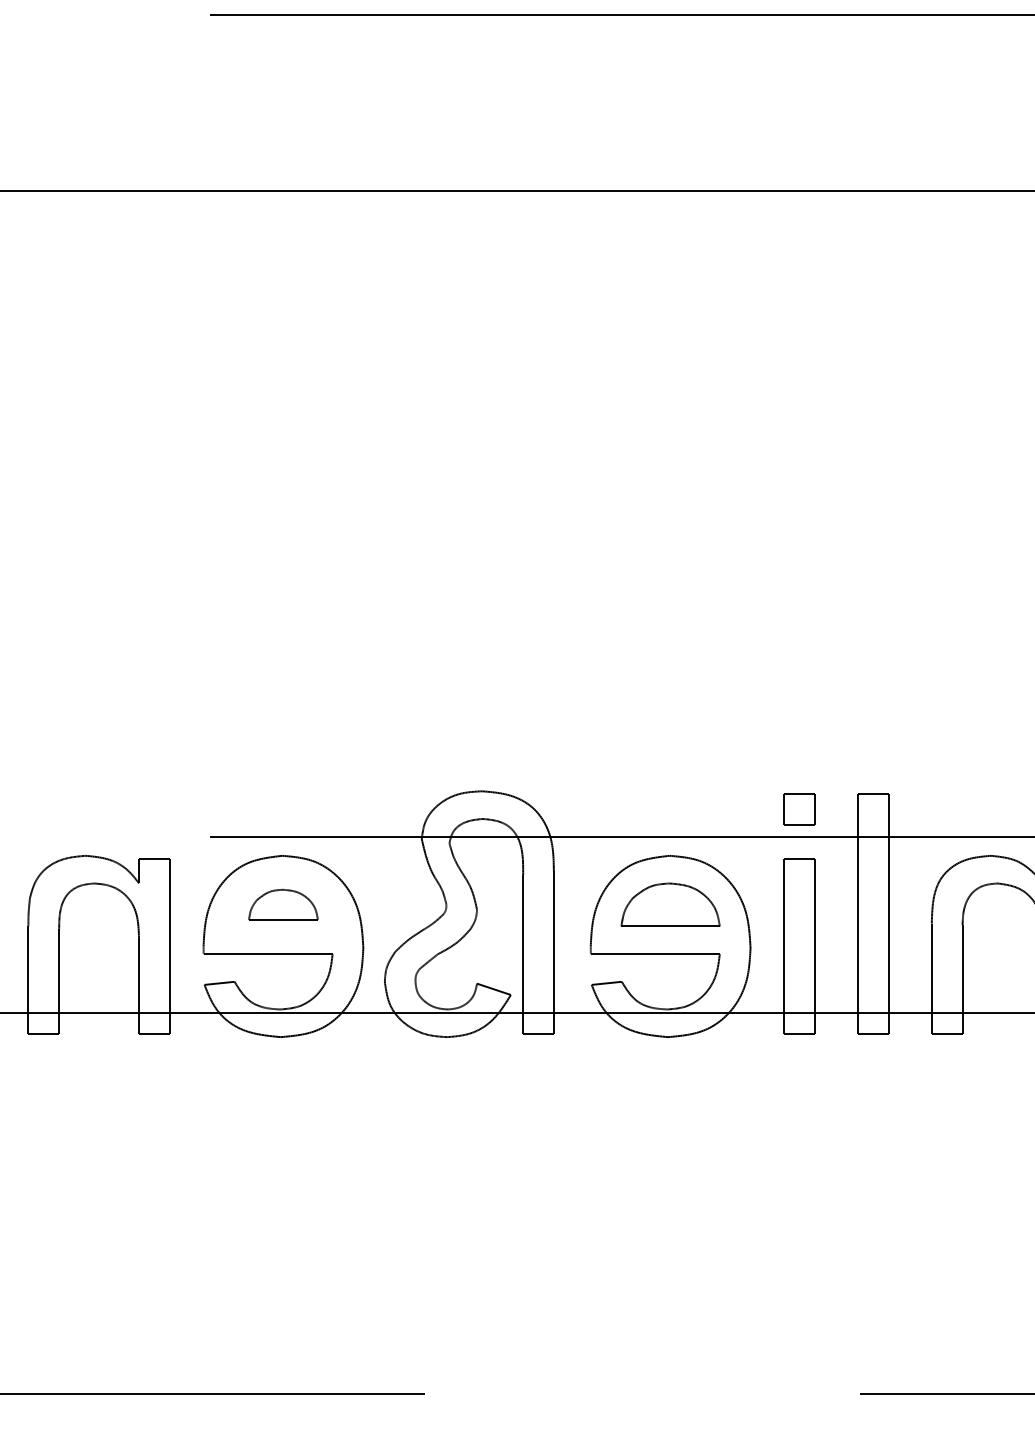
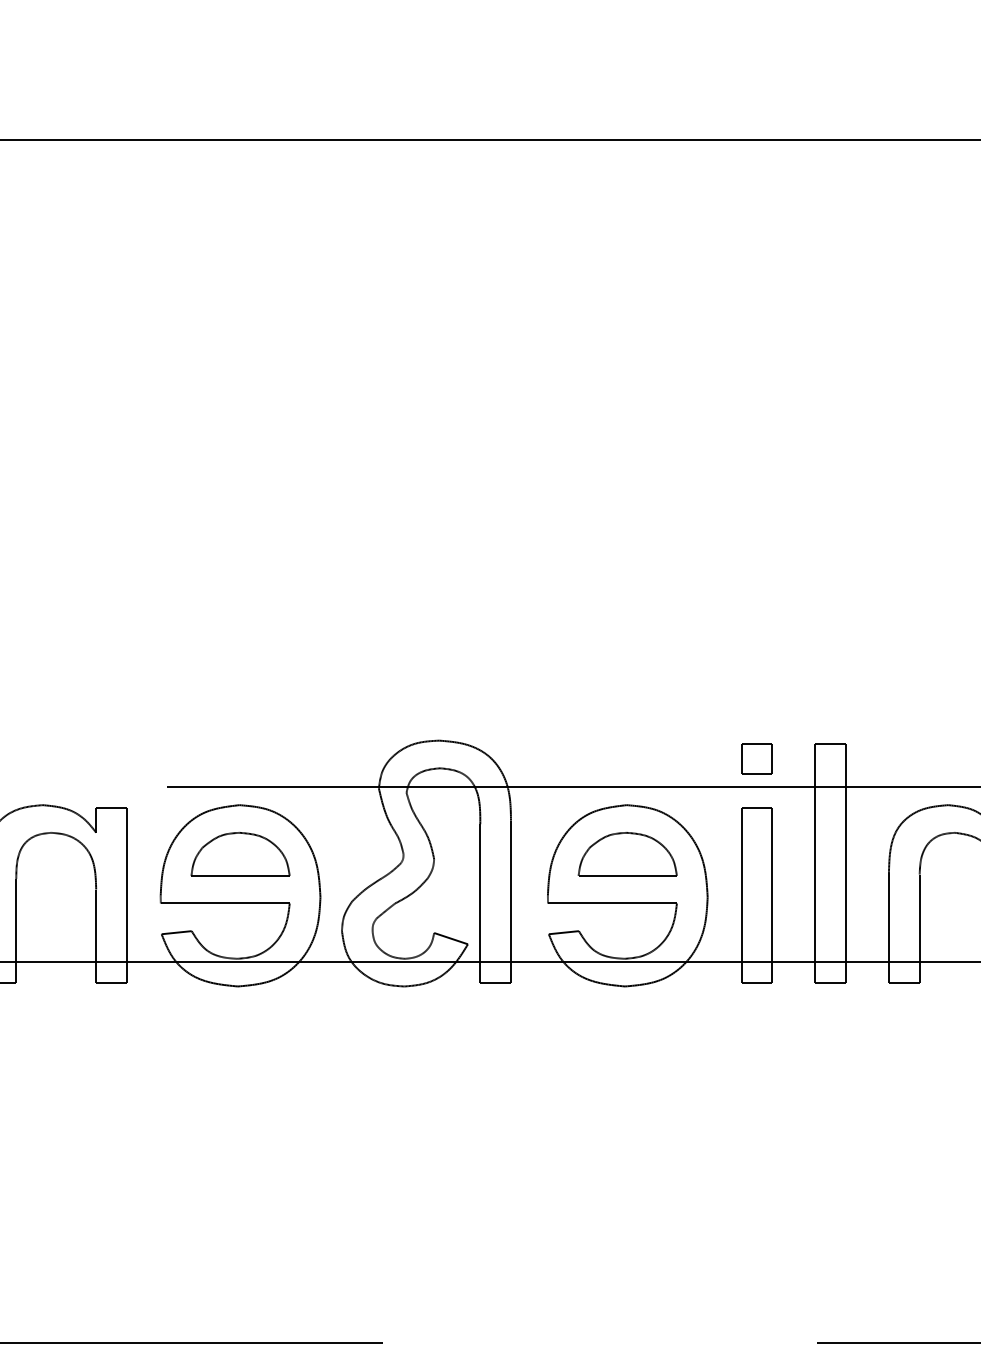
part: (283, 904) -> (240, 853), size x1.43

